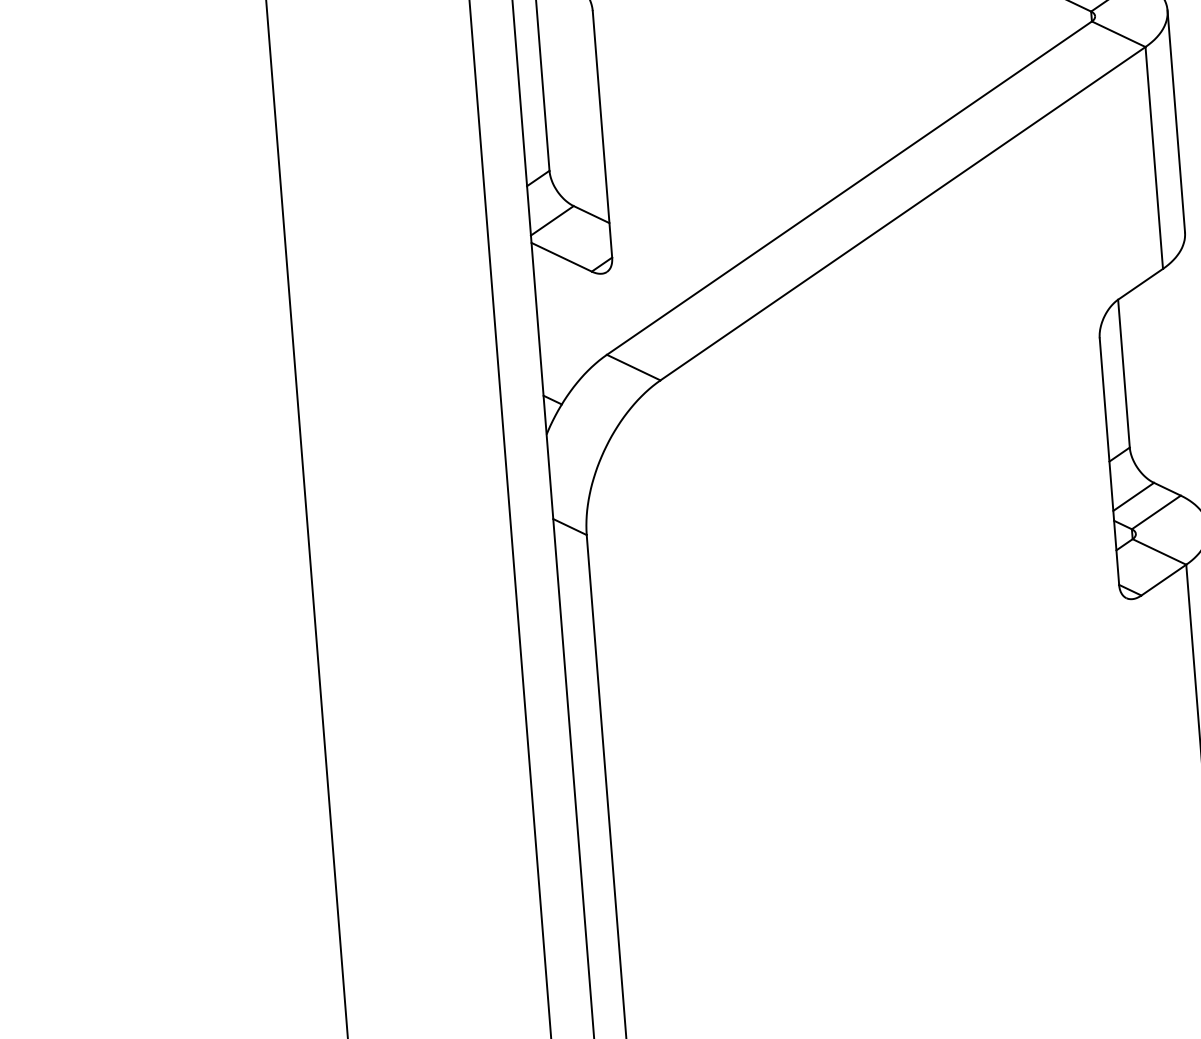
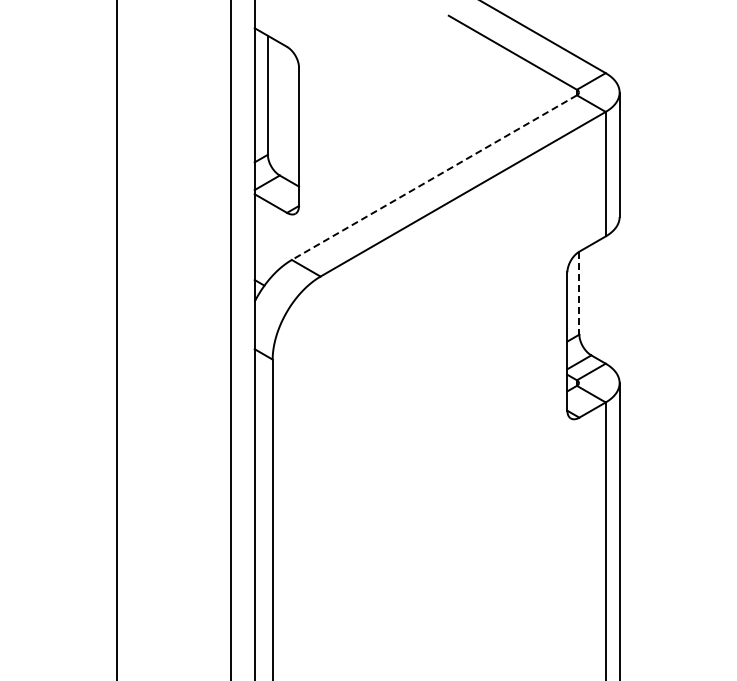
line: (849, 187) -> (434, 177), solid -> dashed
line: (1124, 374) -> (579, 293), solid -> dashed

